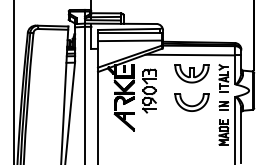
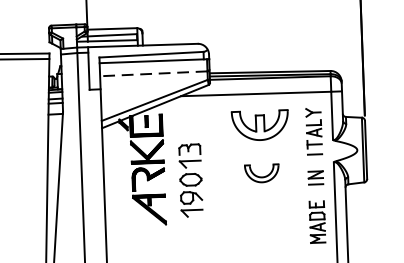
line: (129, 40) -> (153, 73), solid -> dashed
part: (149, 90) -> (190, 179), moved
part: (191, 102) -> (261, 173), size x0.6

